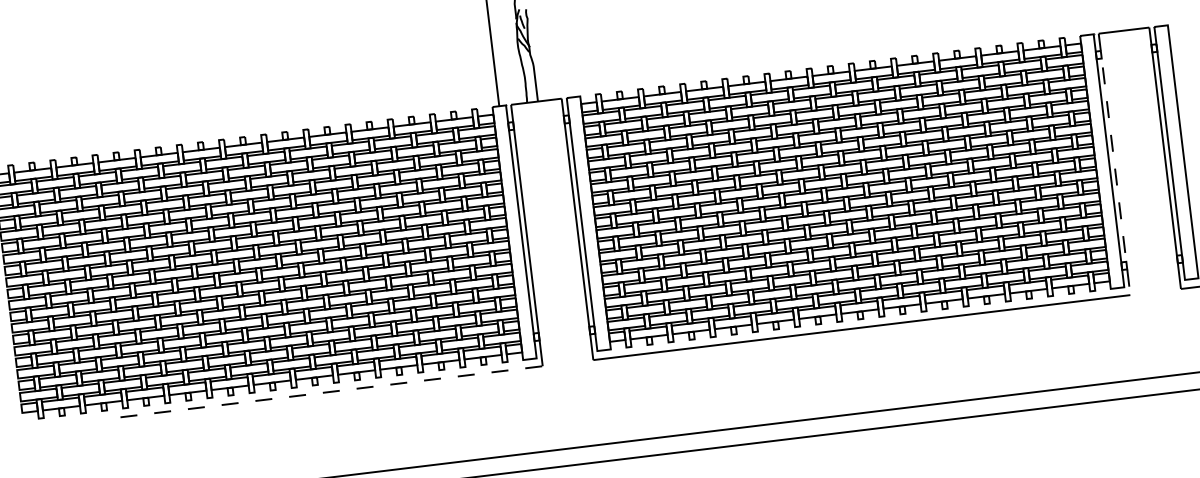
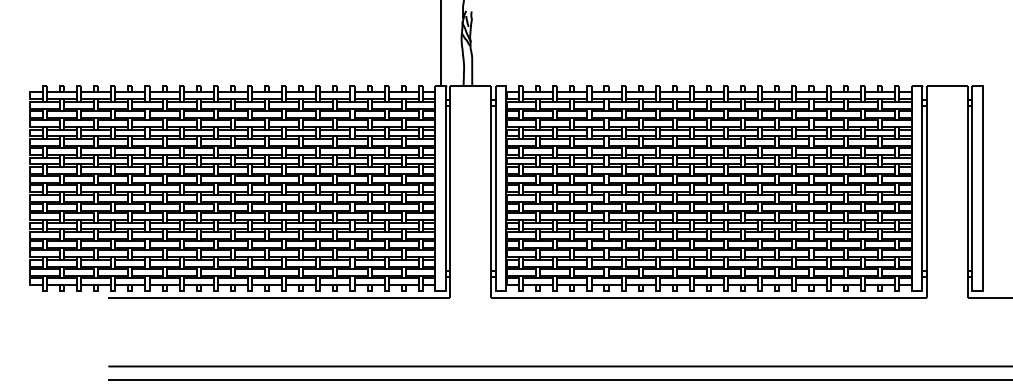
line: (1114, 164) -> (926, 192), dashed -> solid
line: (331, 392) -> (279, 298), dashed -> solid

